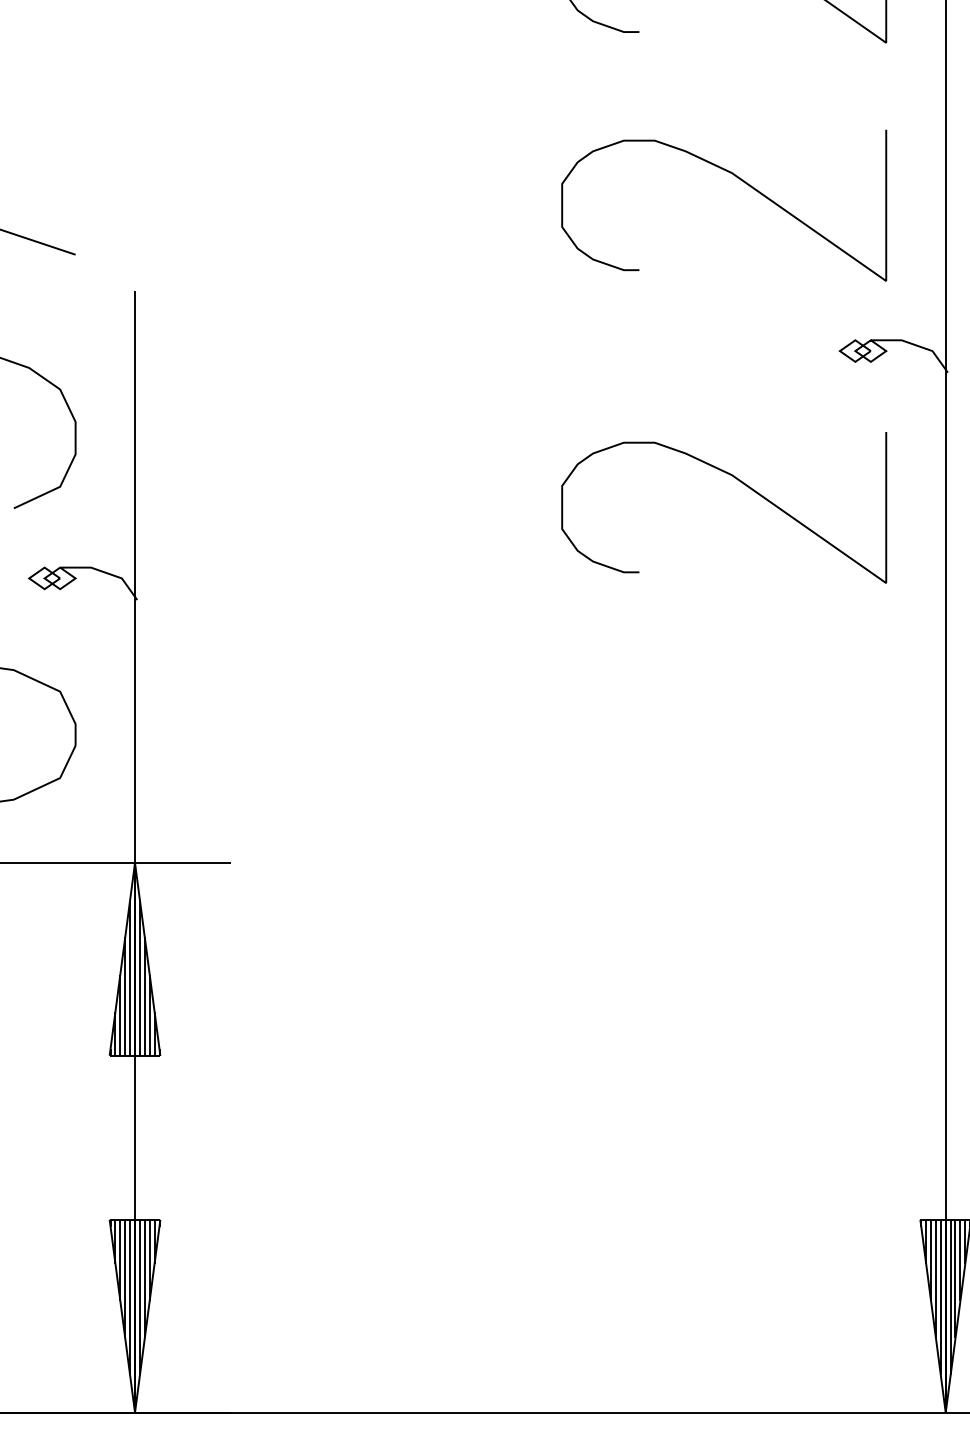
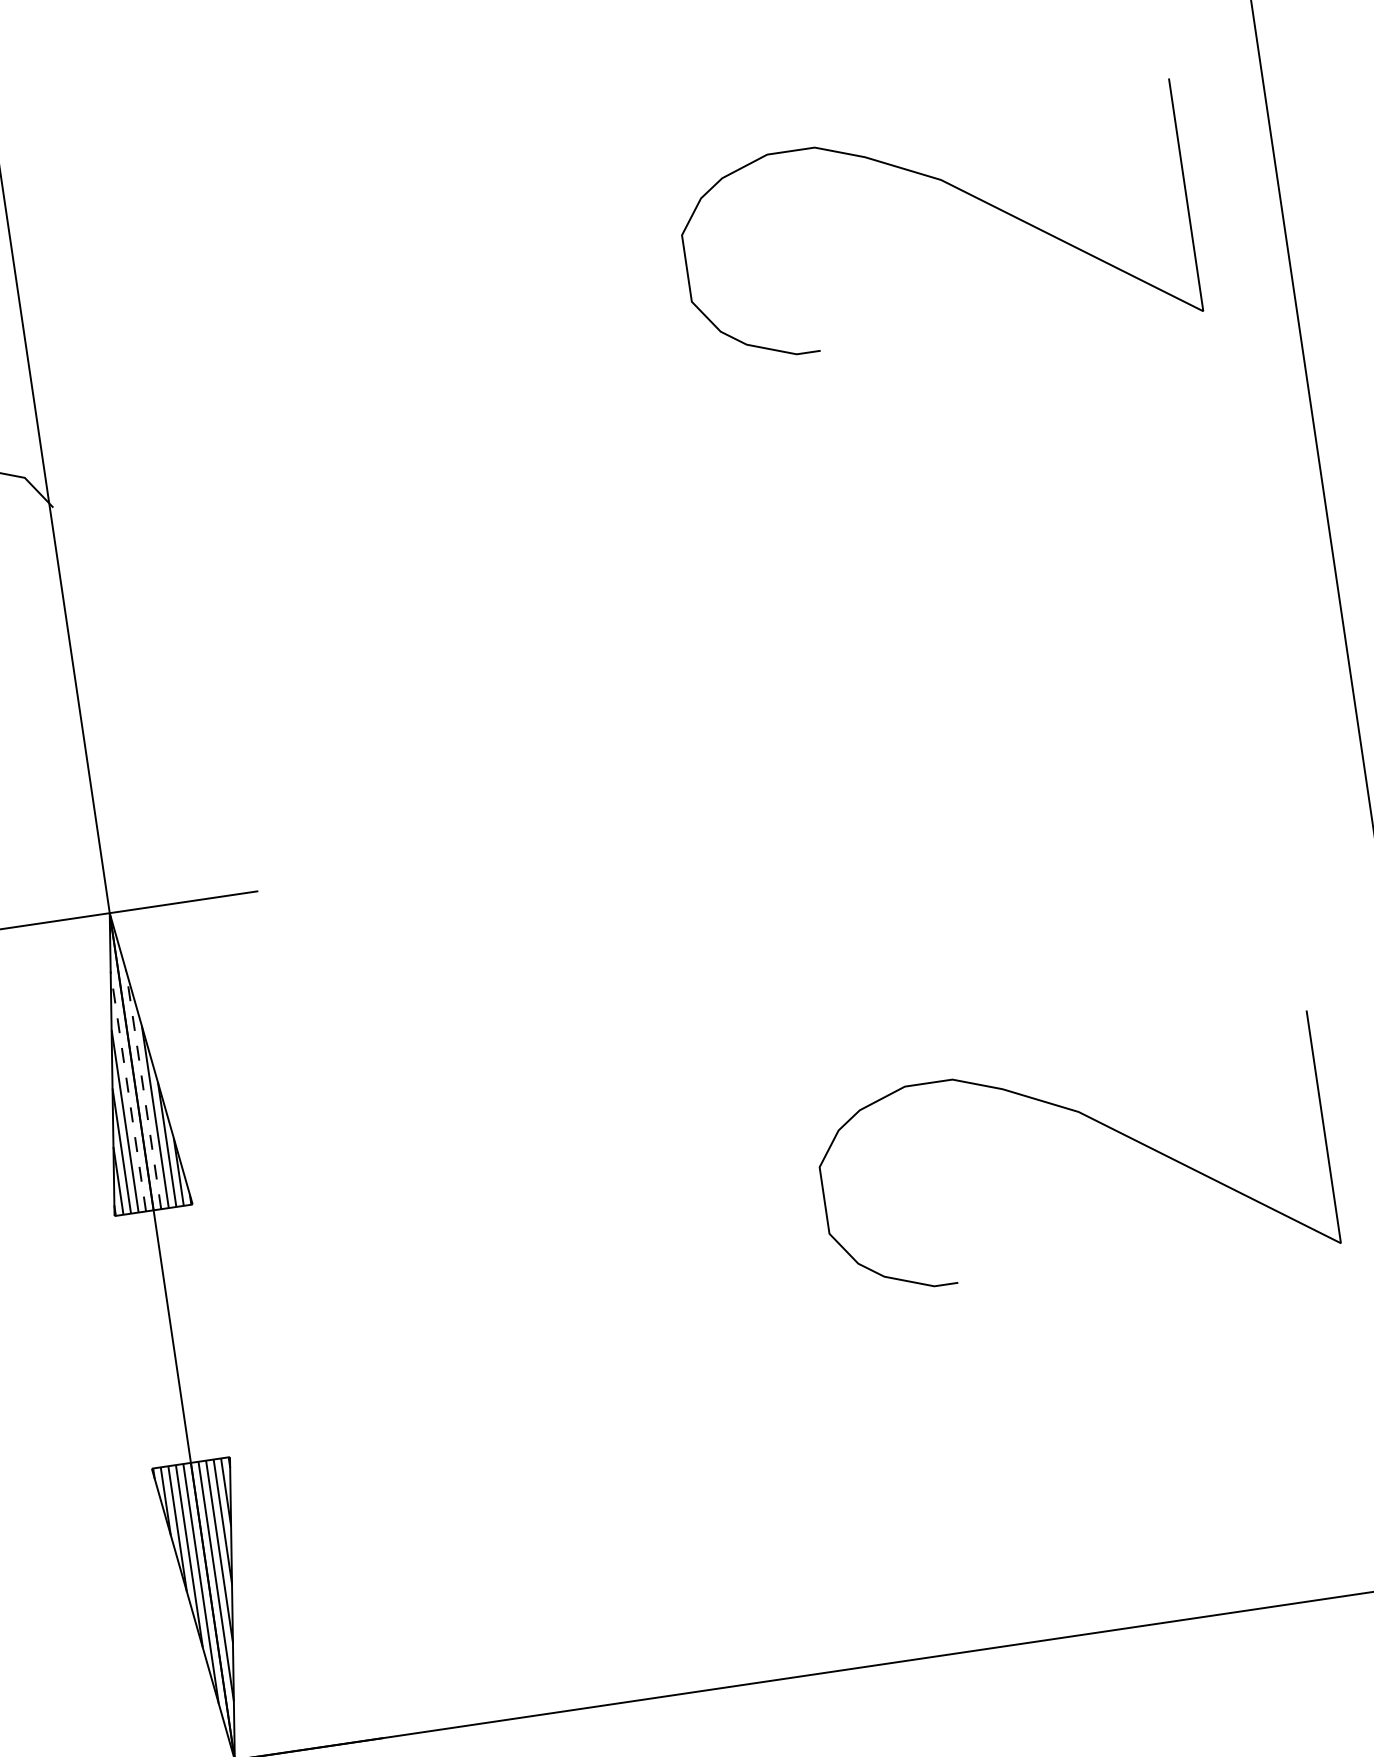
line: (130, 977) -> (128, 1090), solid -> dashed
line: (139, 977) -> (142, 1088), solid -> dashed
curve: (740, 1087) -> (1093, 1121), added

